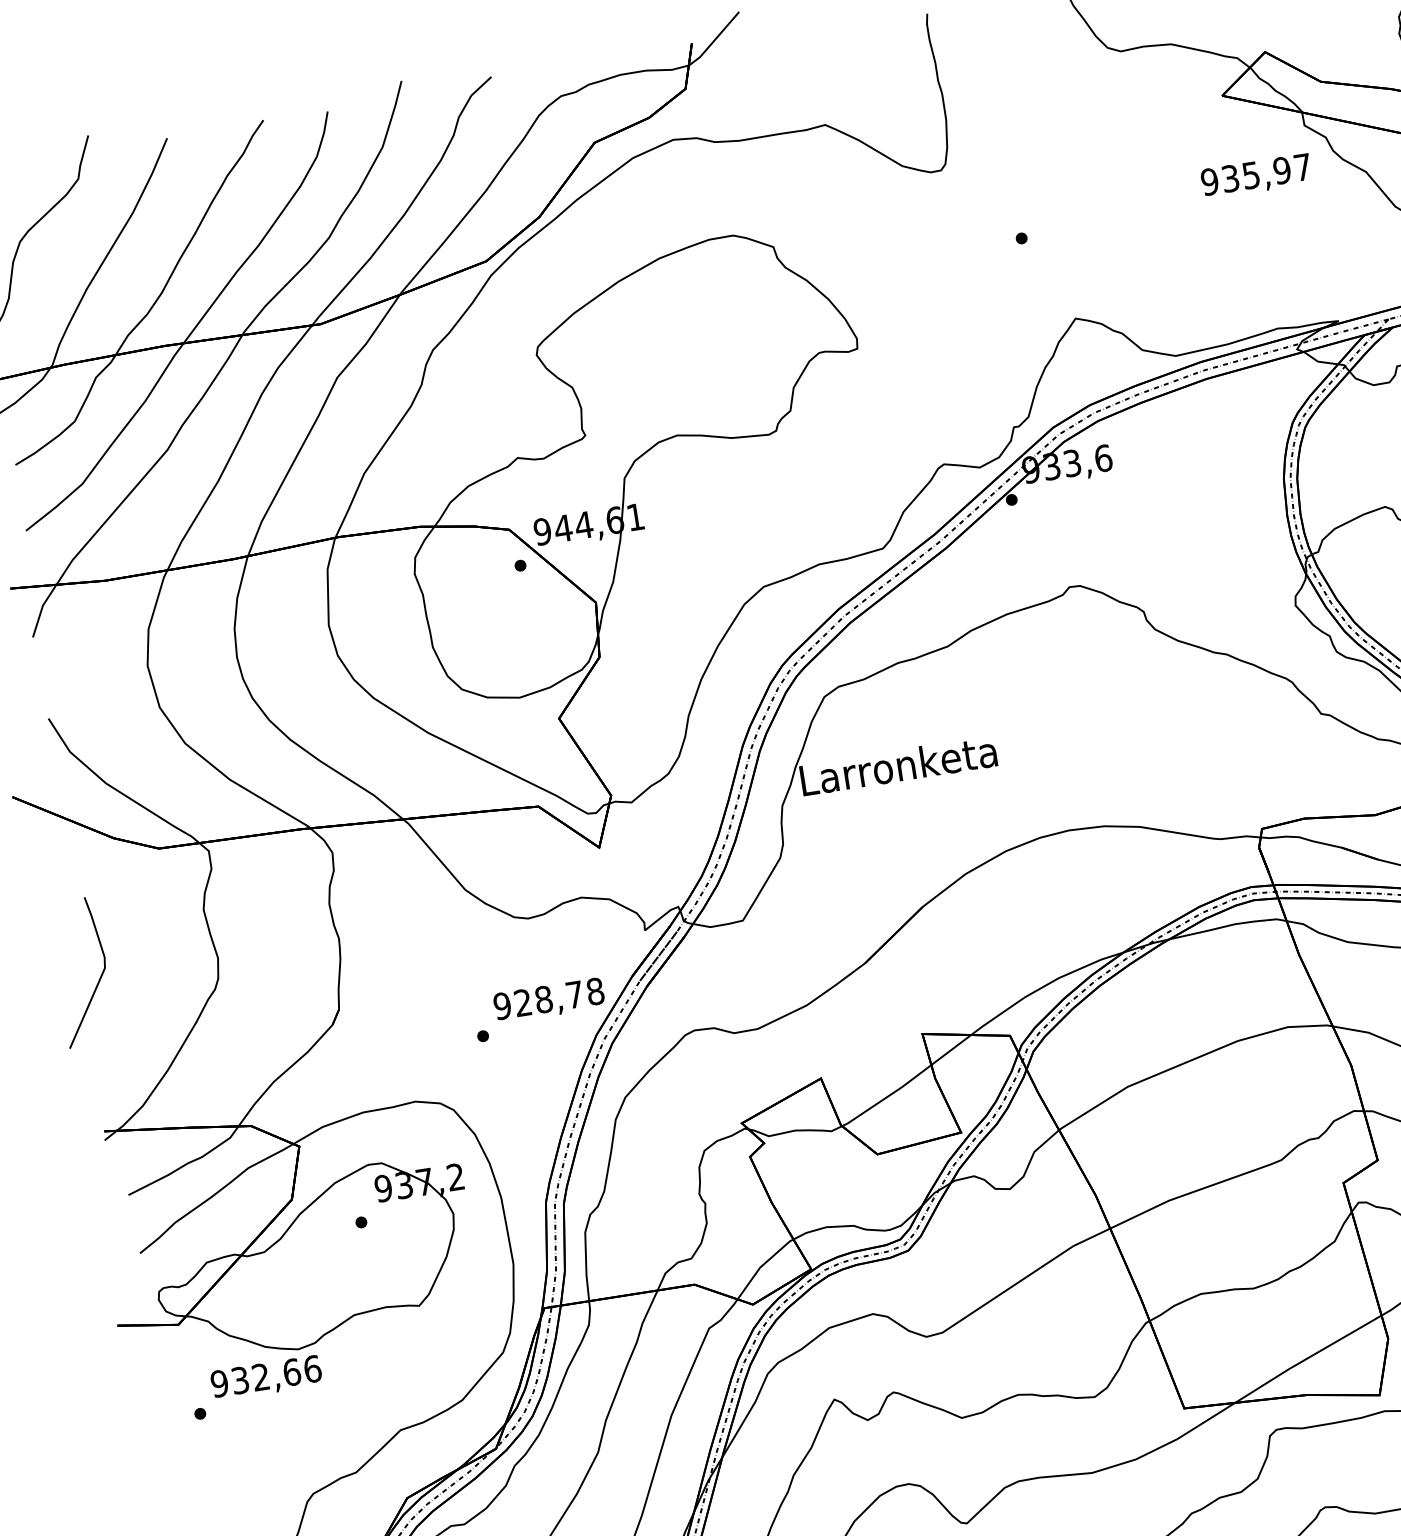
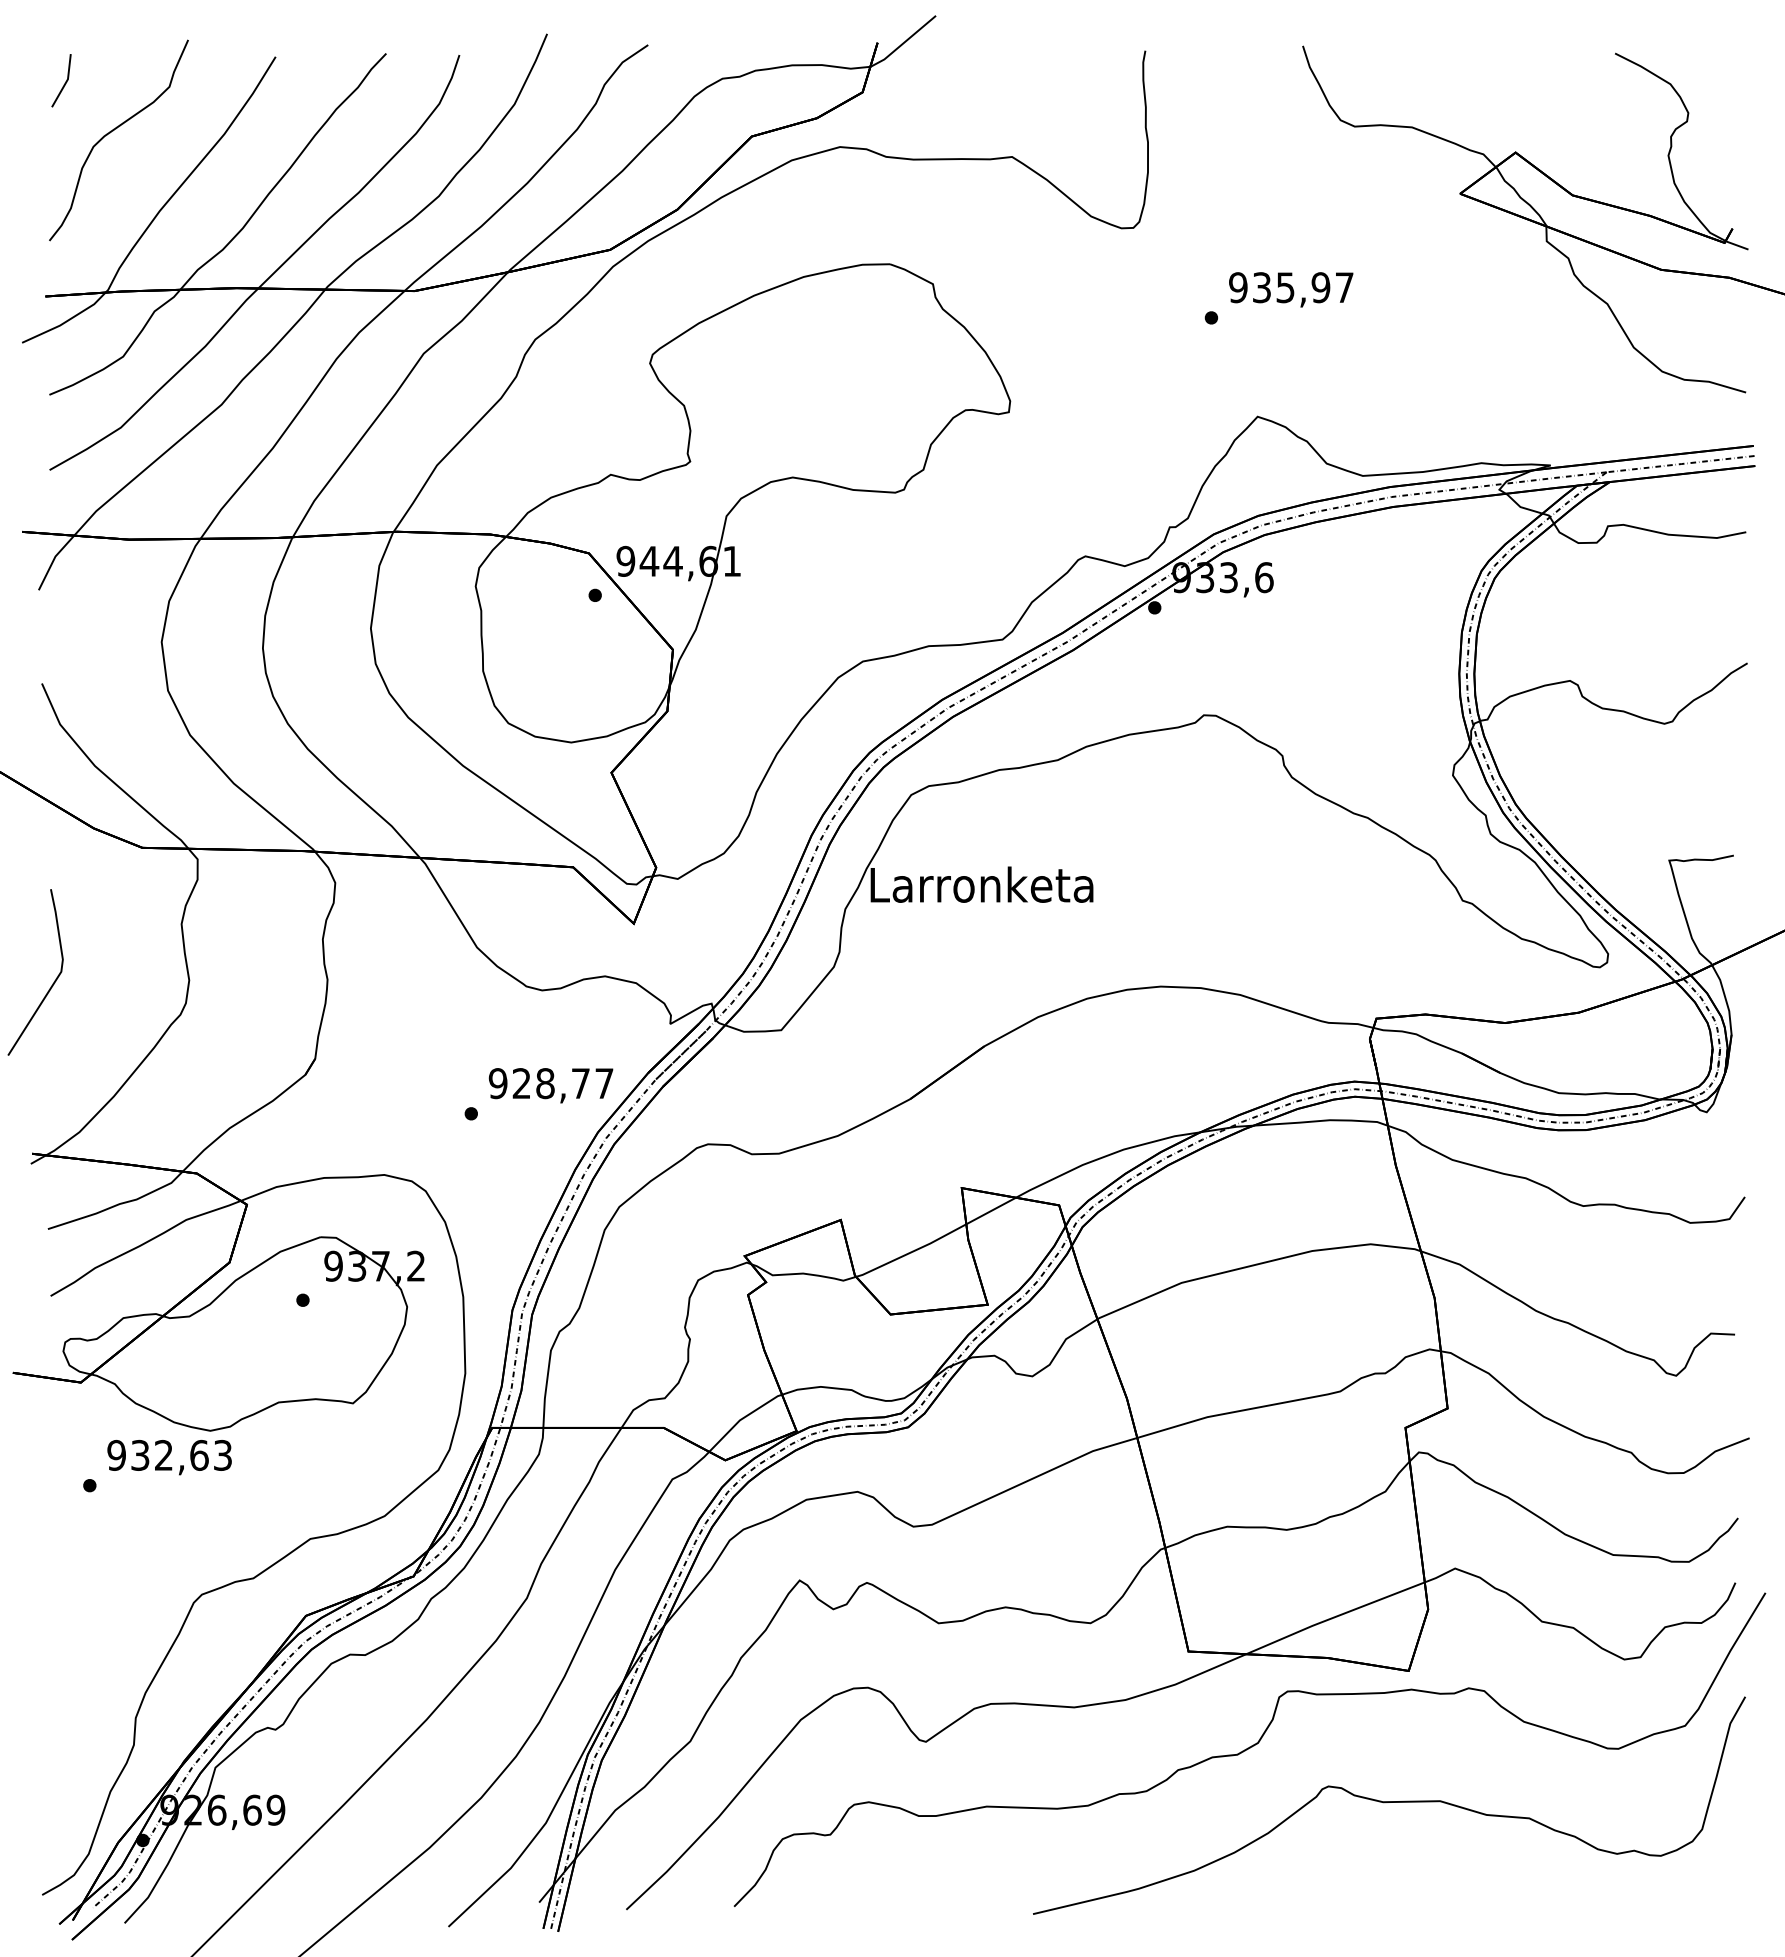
text: (1256, 176) -> (1291, 289), moved
text: (595, 991) -> (604, 1083), 928,78 -> 928,77
text: (312, 1368) -> (222, 1454), 932,66 -> 932,63

